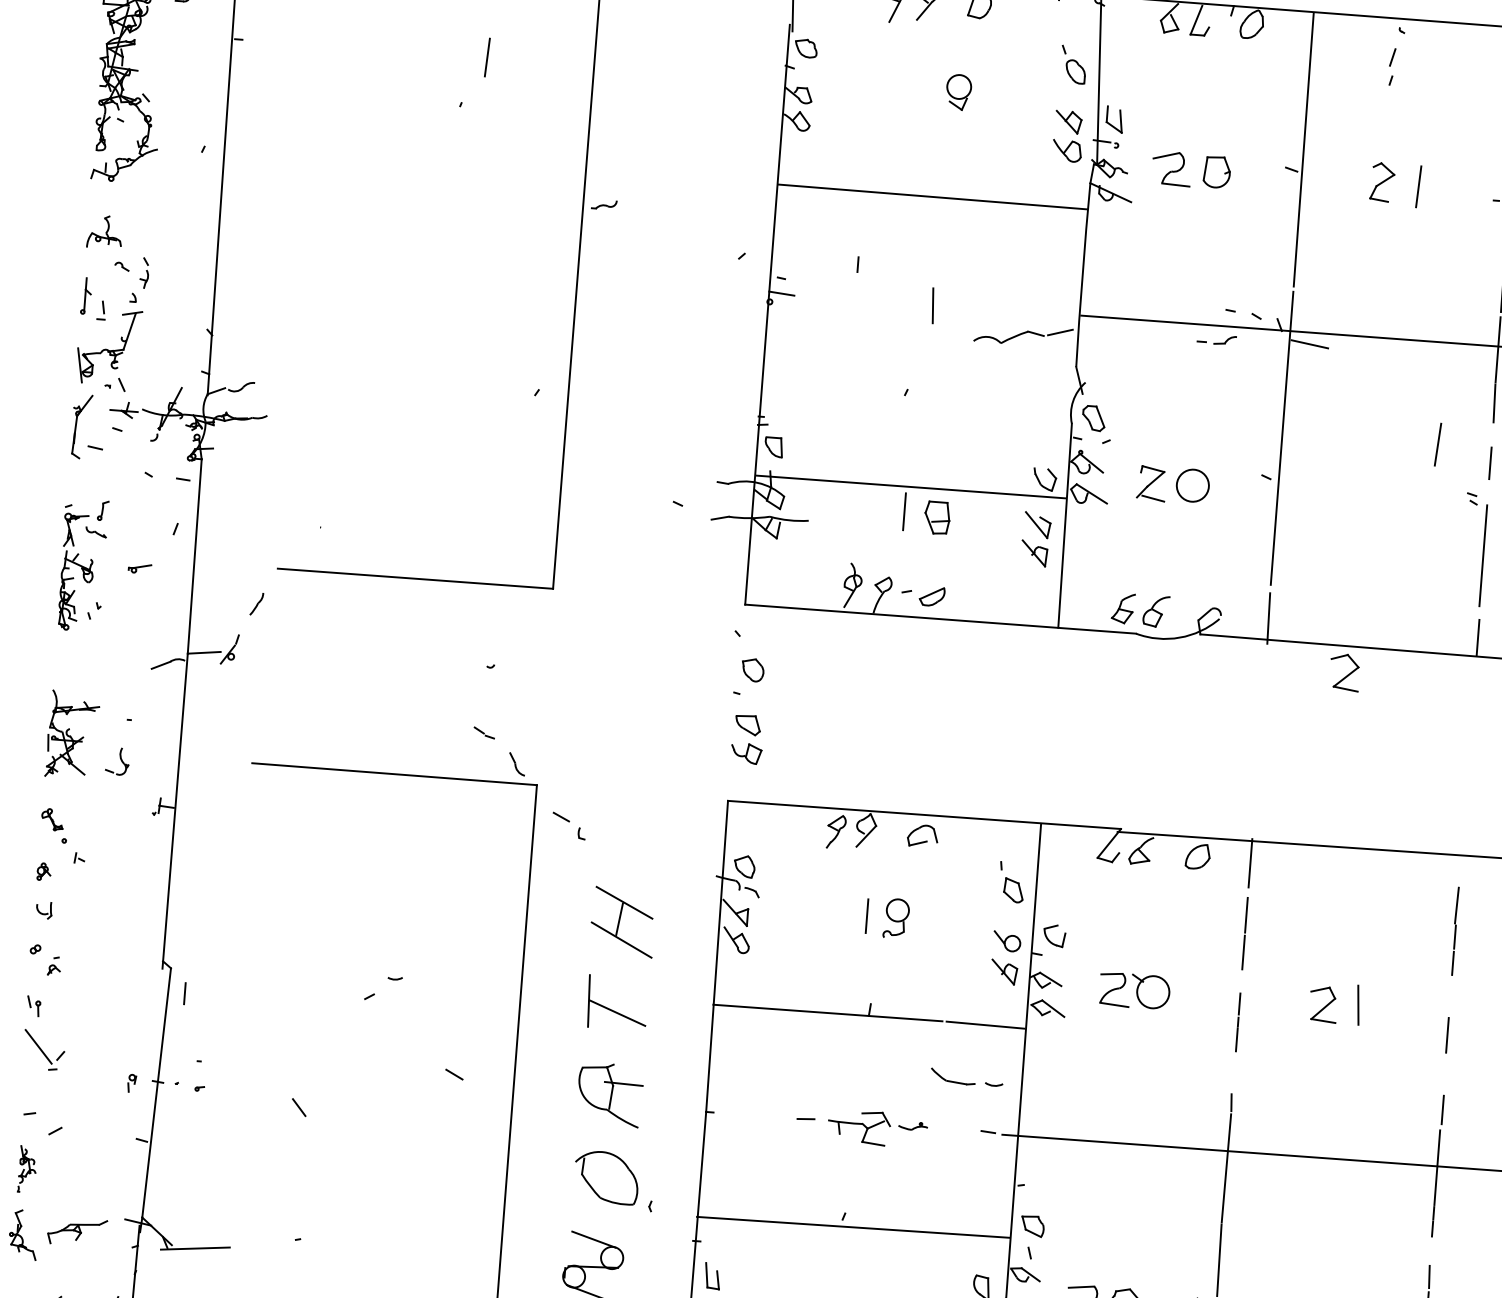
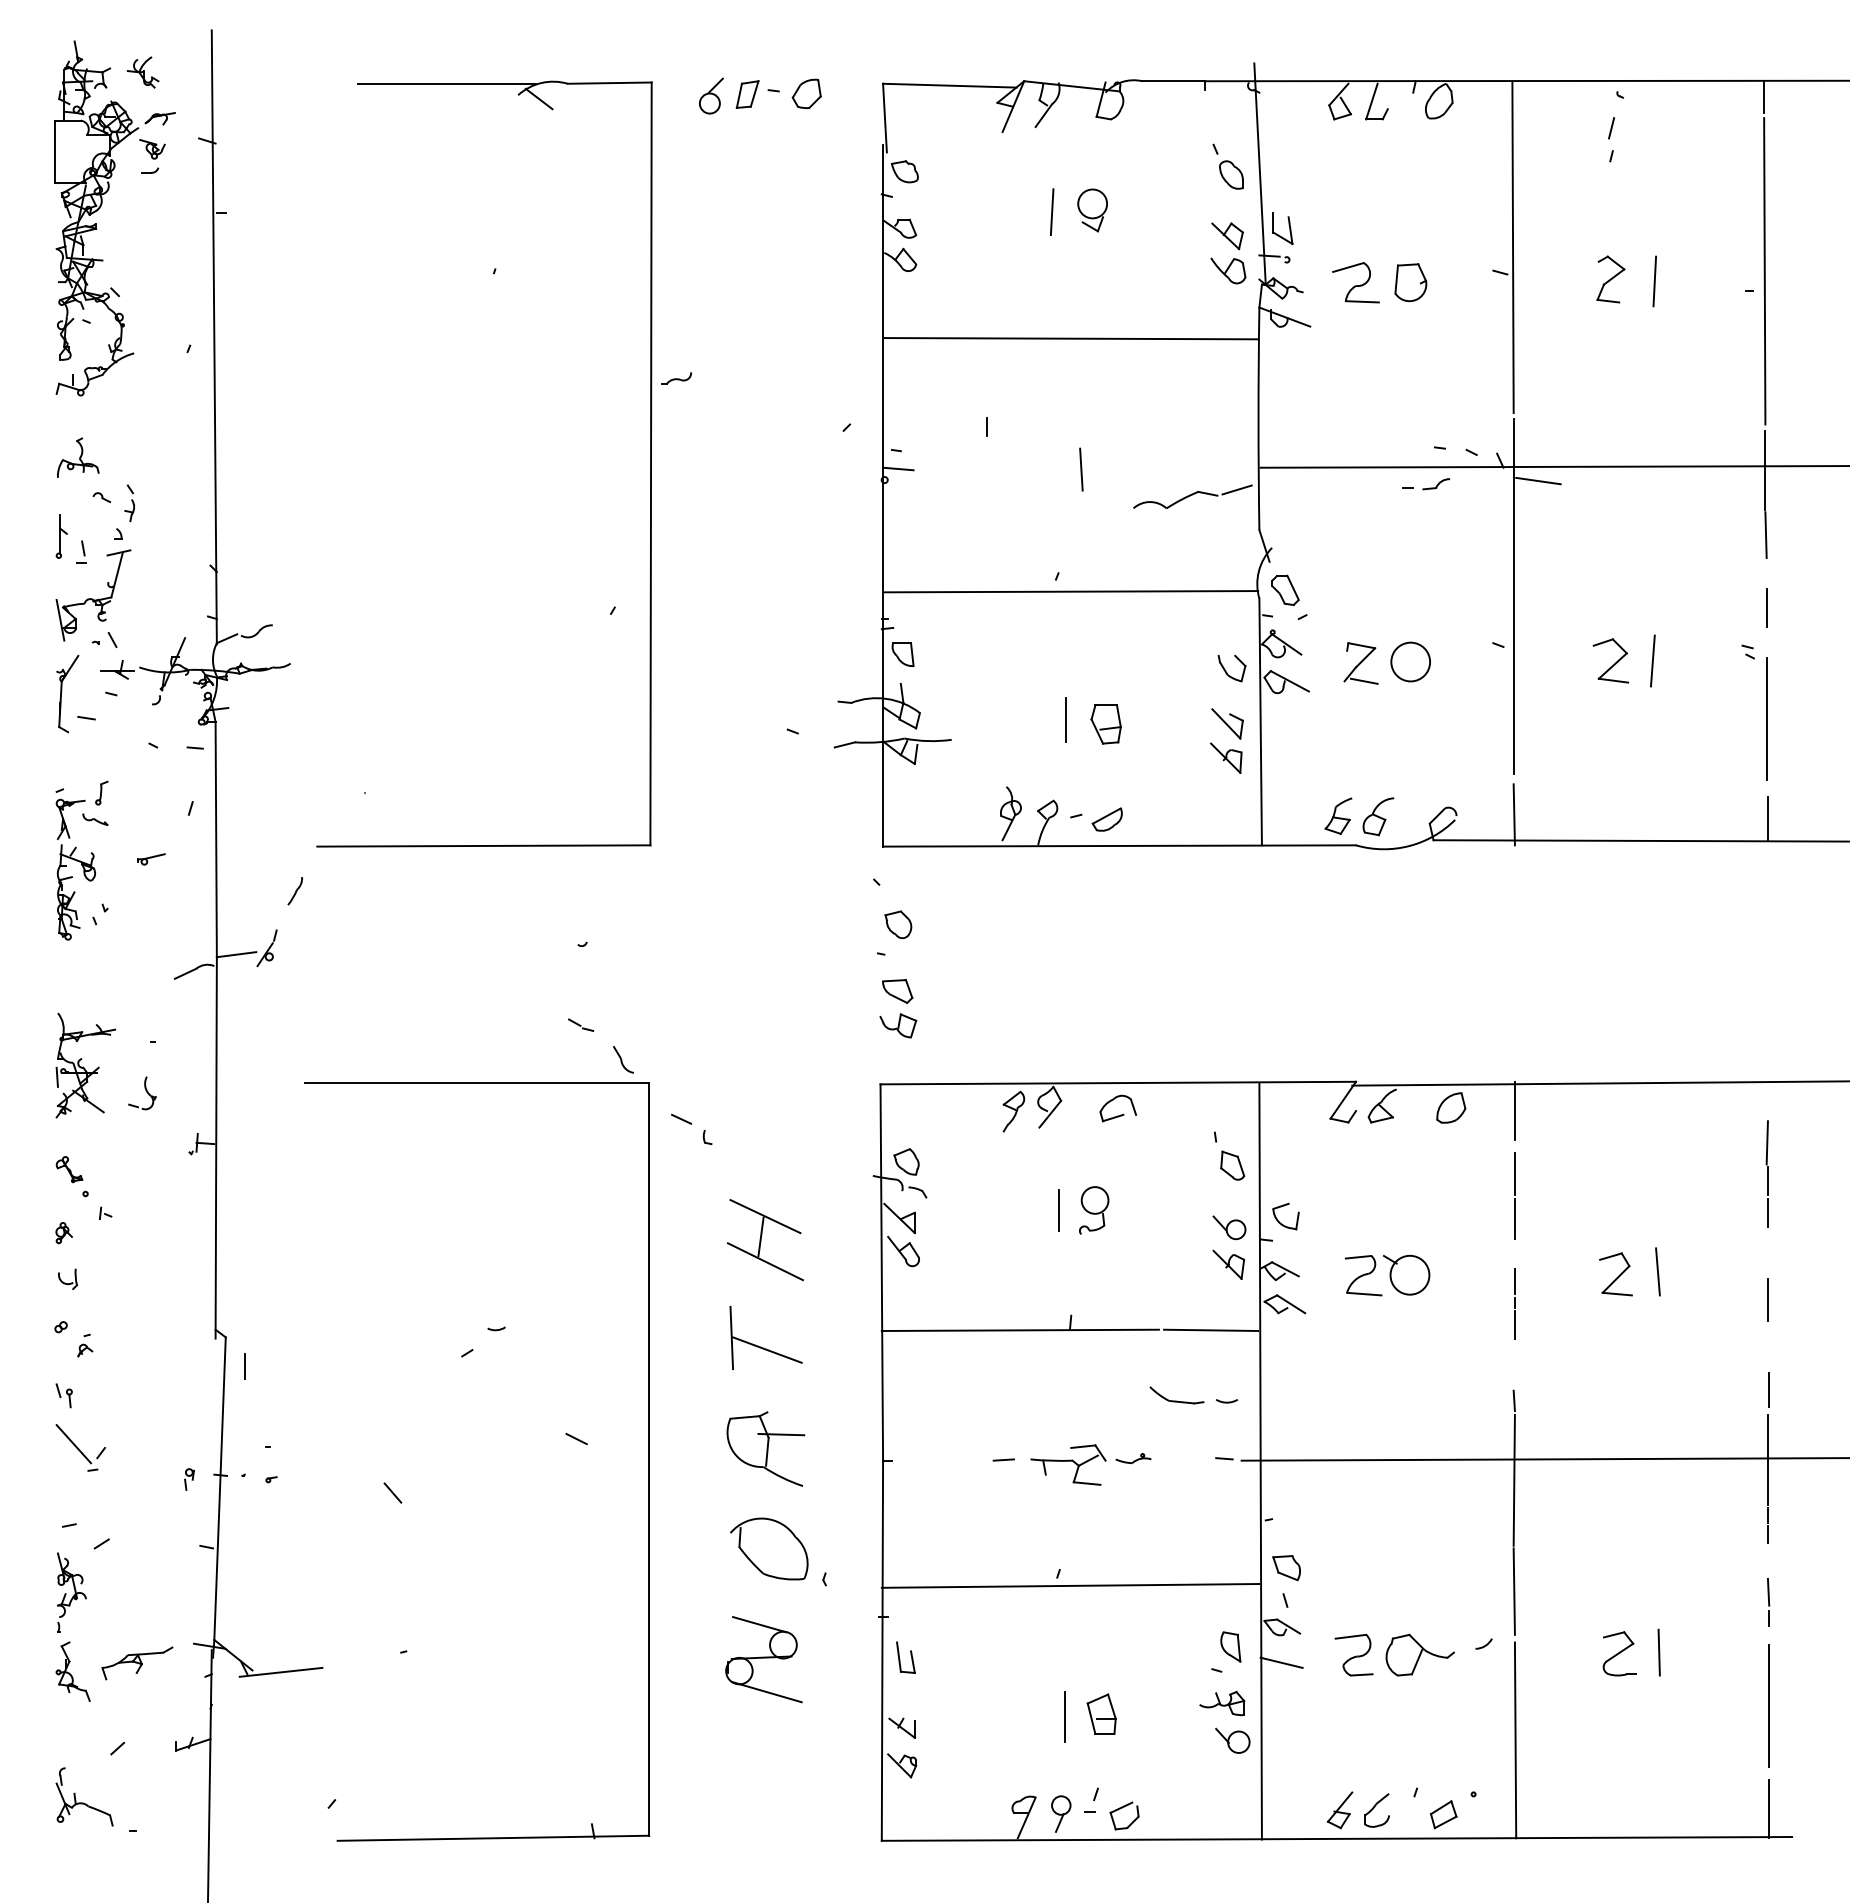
line: (487, 57) -> (1052, 211), moved
line: (1437, 444) -> (1652, 660), moved
line: (910, 486) -> (1071, 591), moved
part: (1344, 672) -> (1610, 660), moved
part: (27, 1169) -> (71, 1592), size x1.43

